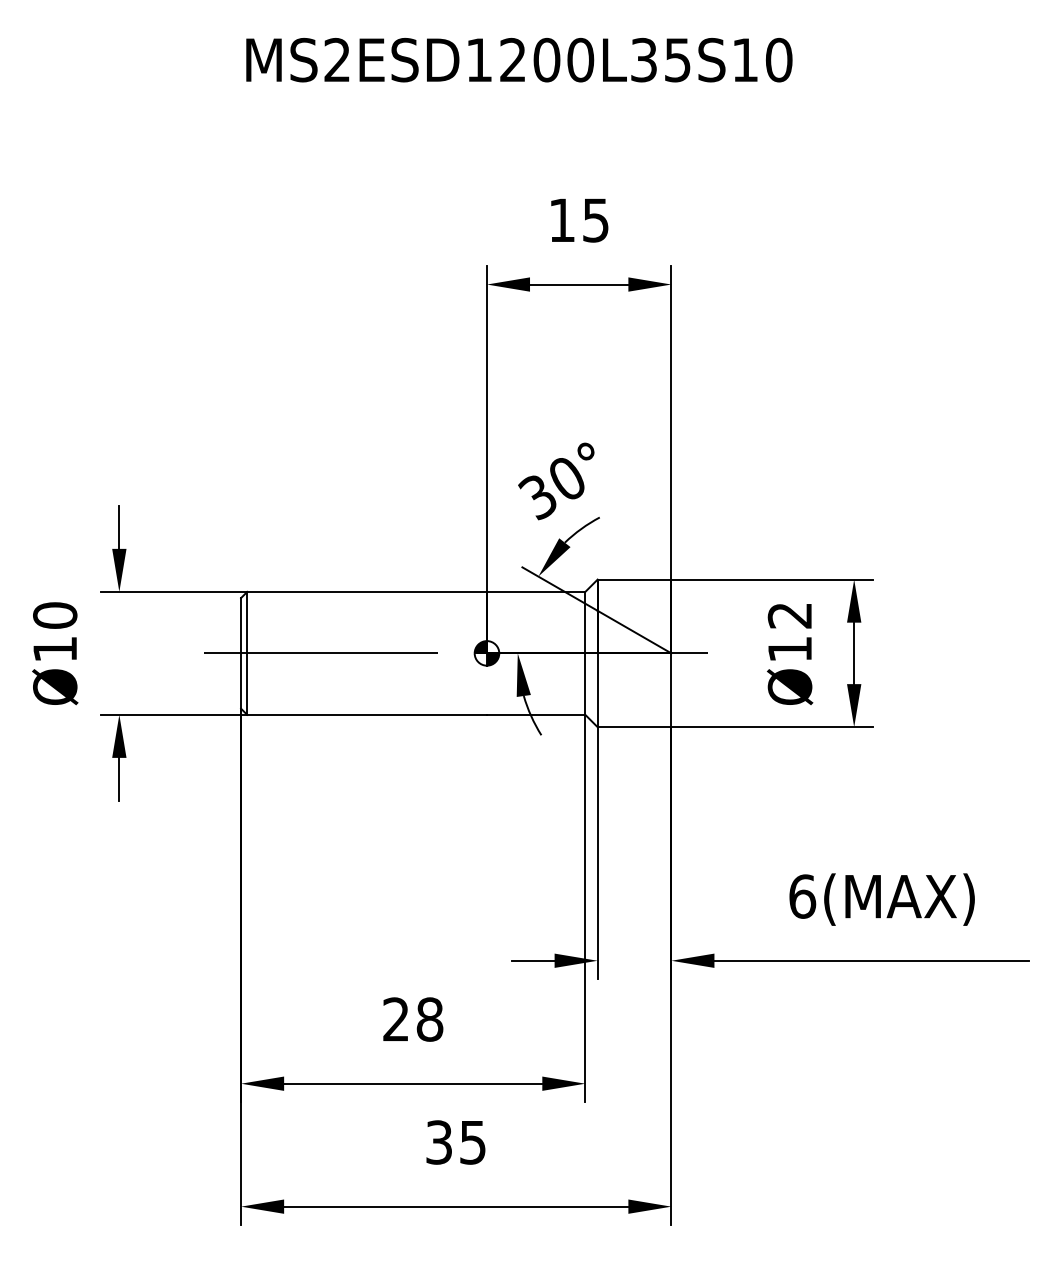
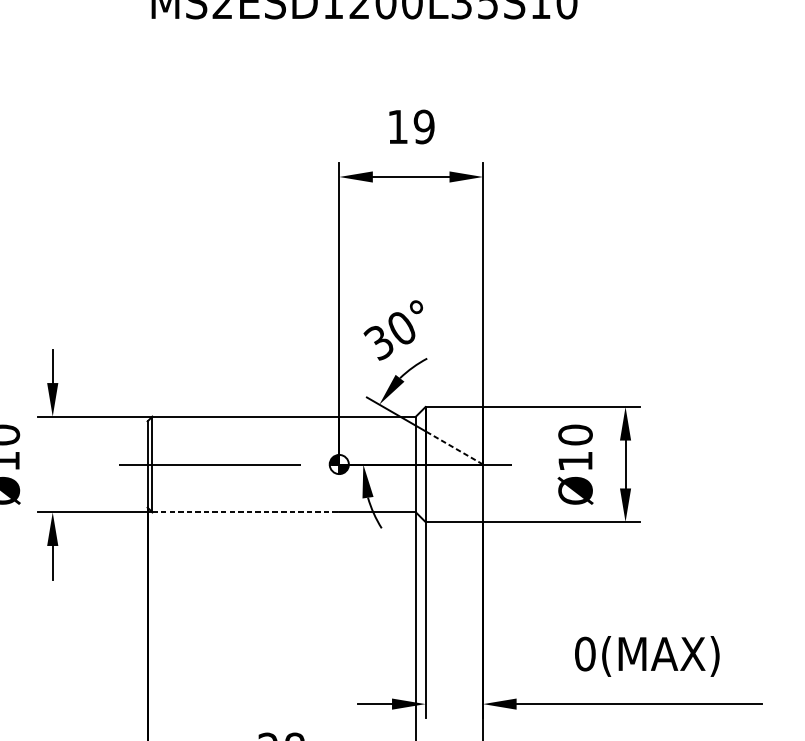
text: (595, 220) -> (423, 127), 15 -> 19
text: (789, 615) -> (575, 434), Ø12 -> Ø10
line: (634, 632) -> (454, 448), solid -> dashed
line: (367, 714) -> (246, 512), solid -> dashed
text: (802, 896) -> (585, 654), 6(MAX) -> 0(MAX)

